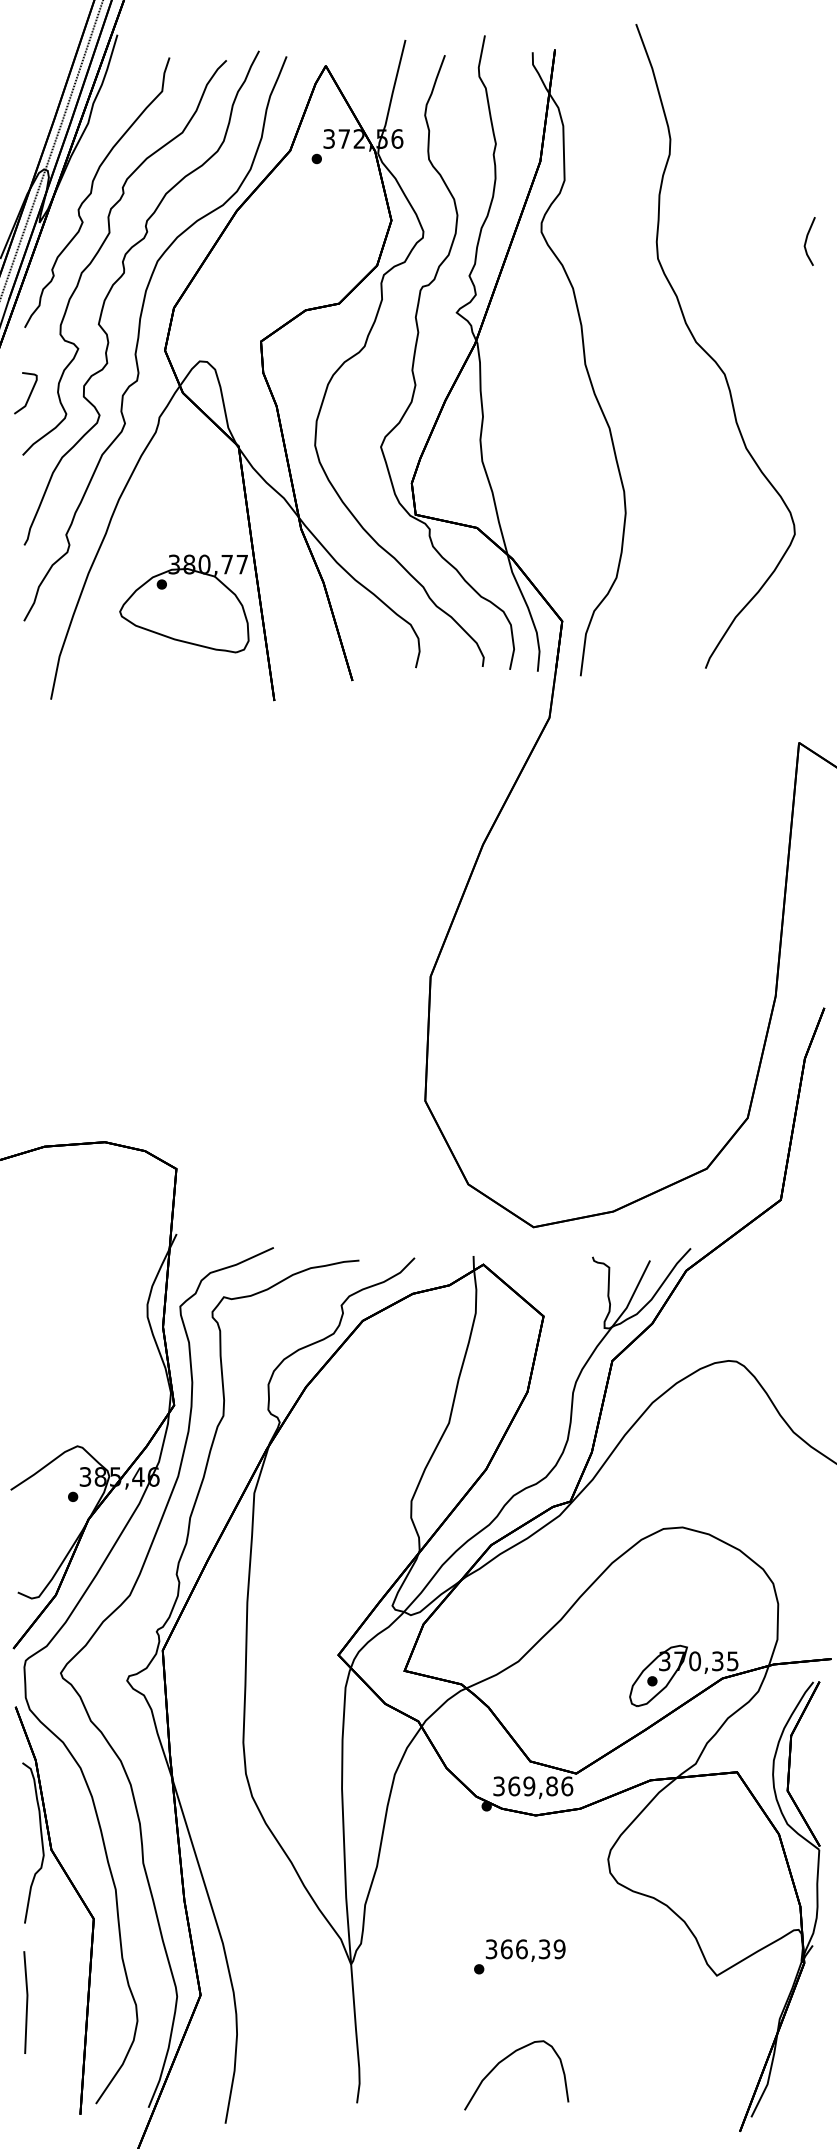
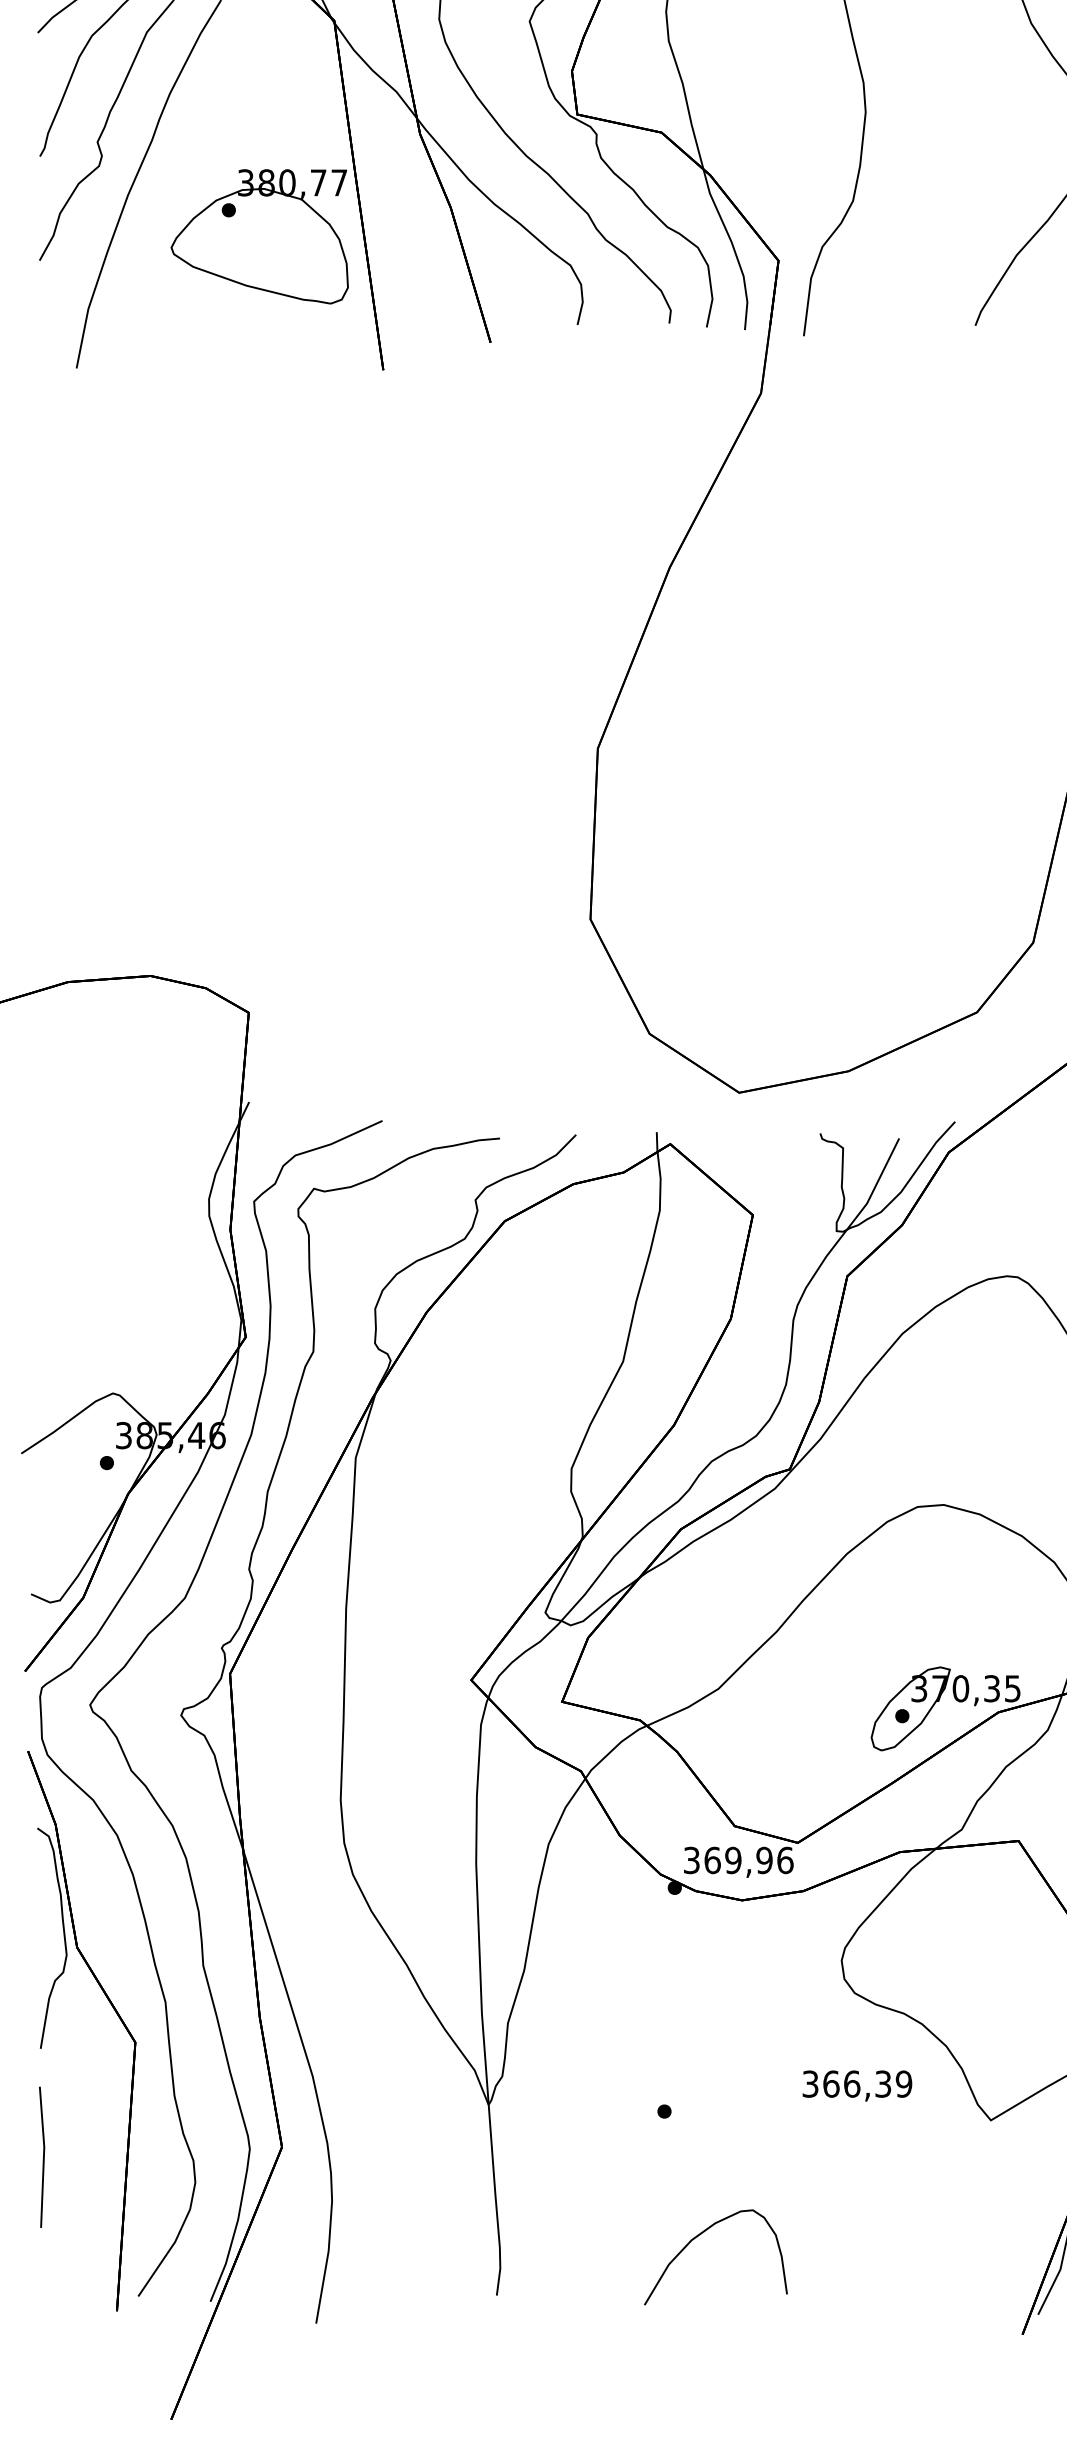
text: (551, 1786) -> (763, 1860), 369,86 -> 369,96
text: (525, 1950) -> (857, 2085), moved

